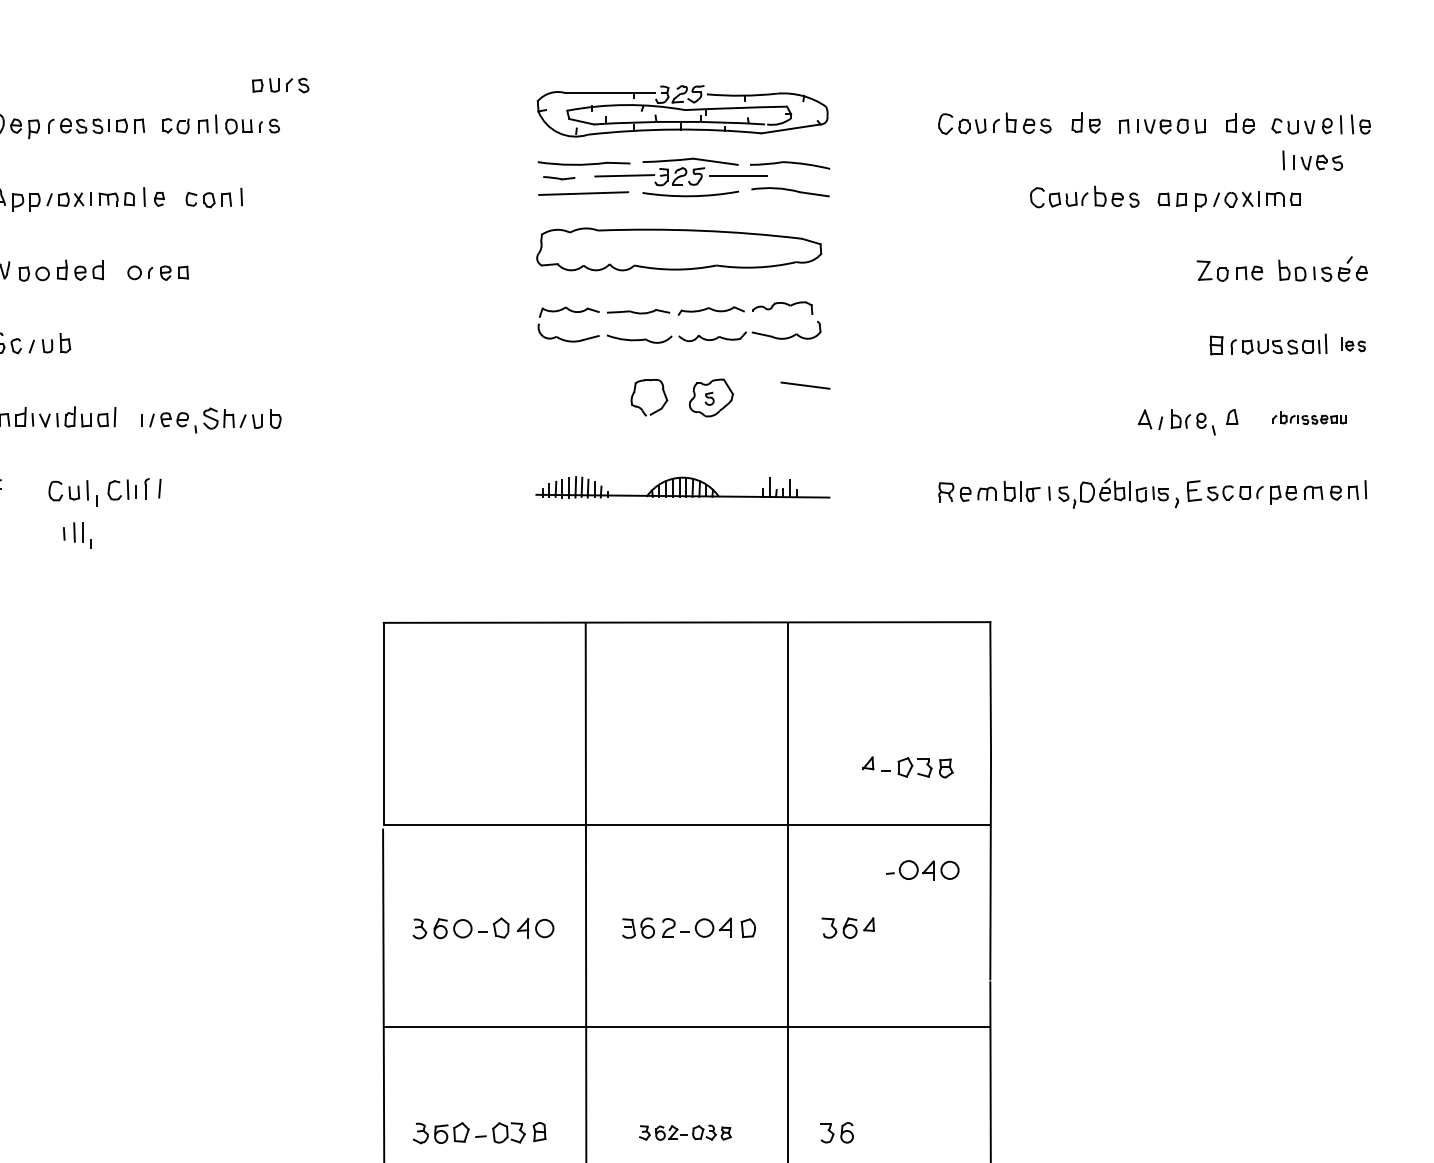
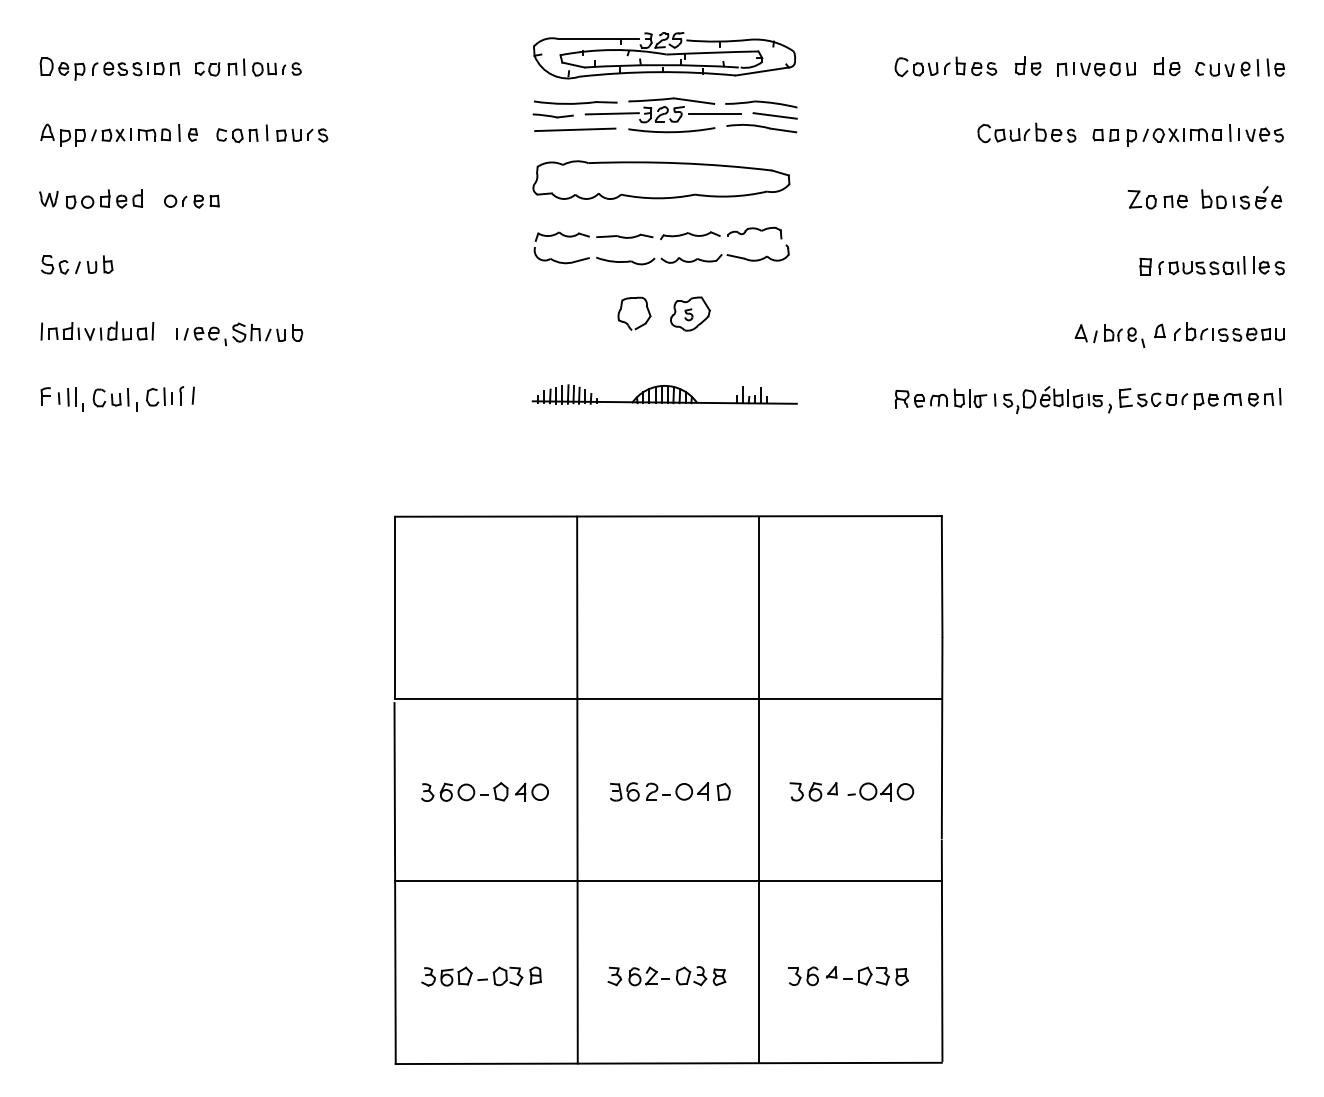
part: (280, 85) -> (302, 135), moved
part: (1312, 161) -> (1256, 133), moved
part: (558, 177) -> (552, 115), size x1.43
part: (1352, 344) -> (1268, 265), size x1.43
line: (804, 385) -> (774, 115), moved
part: (1309, 417) -> (1229, 331), size x1.67
part: (76, 534) -> (70, 399), moved
part: (907, 767) -> (867, 976), moved
part: (922, 870) -> (880, 791), moved
part: (684, 1132) -> (666, 976), size x1.43

